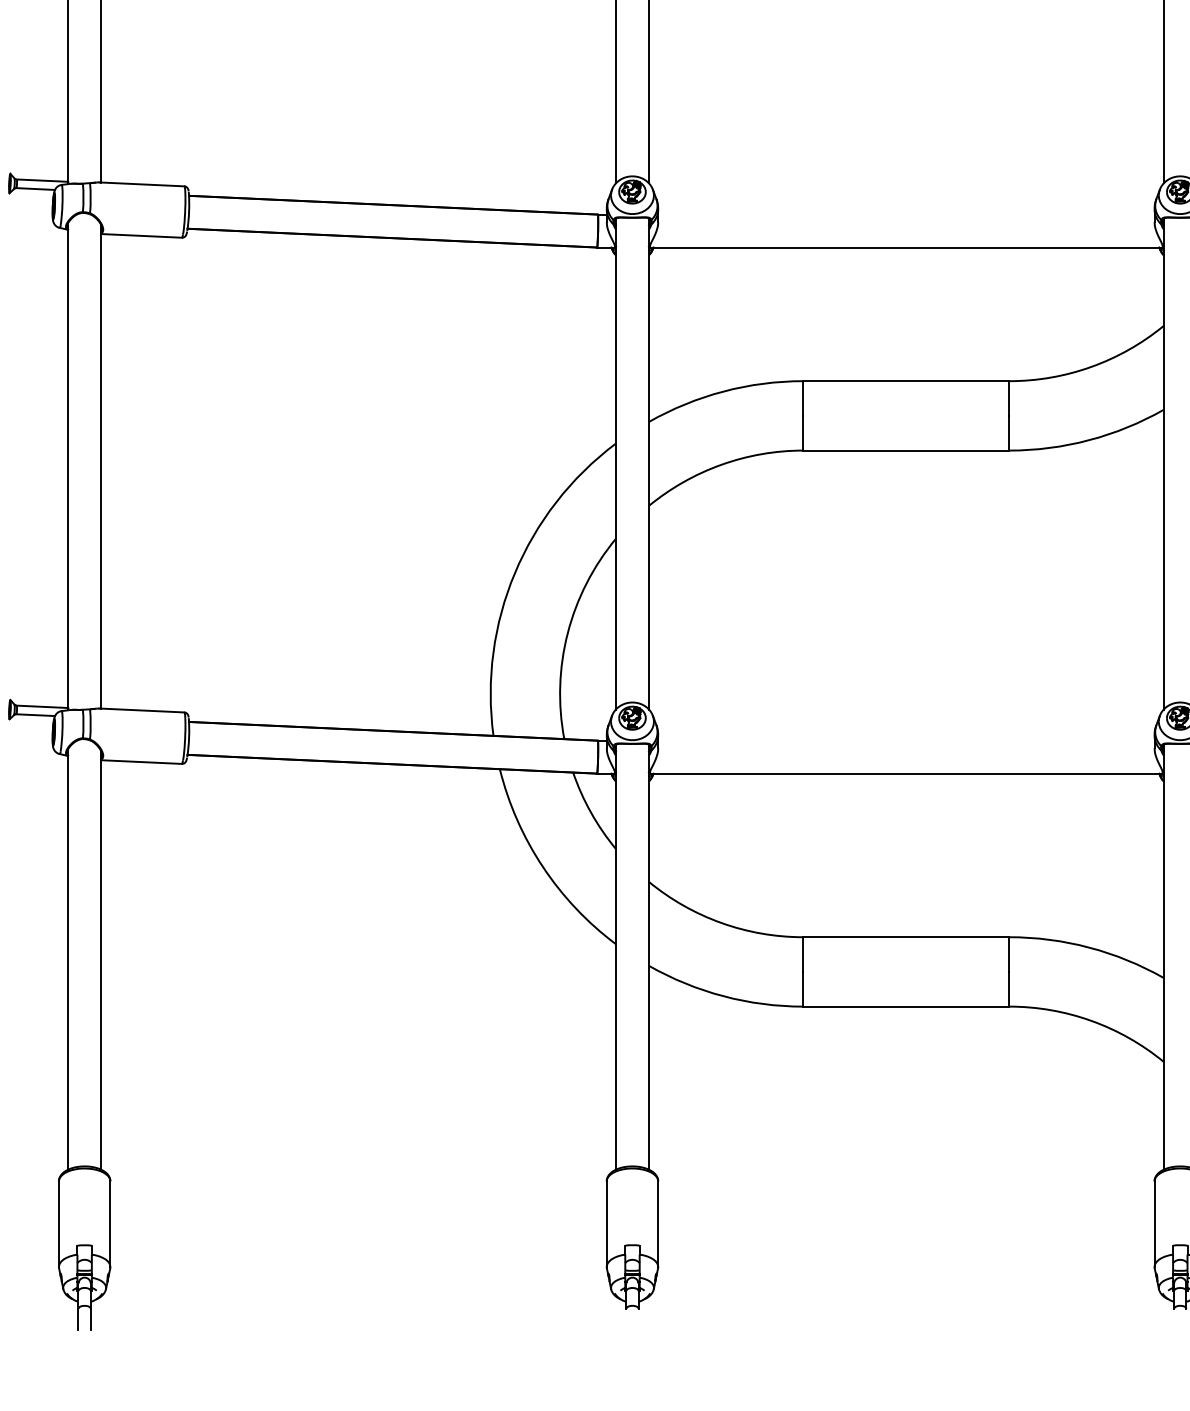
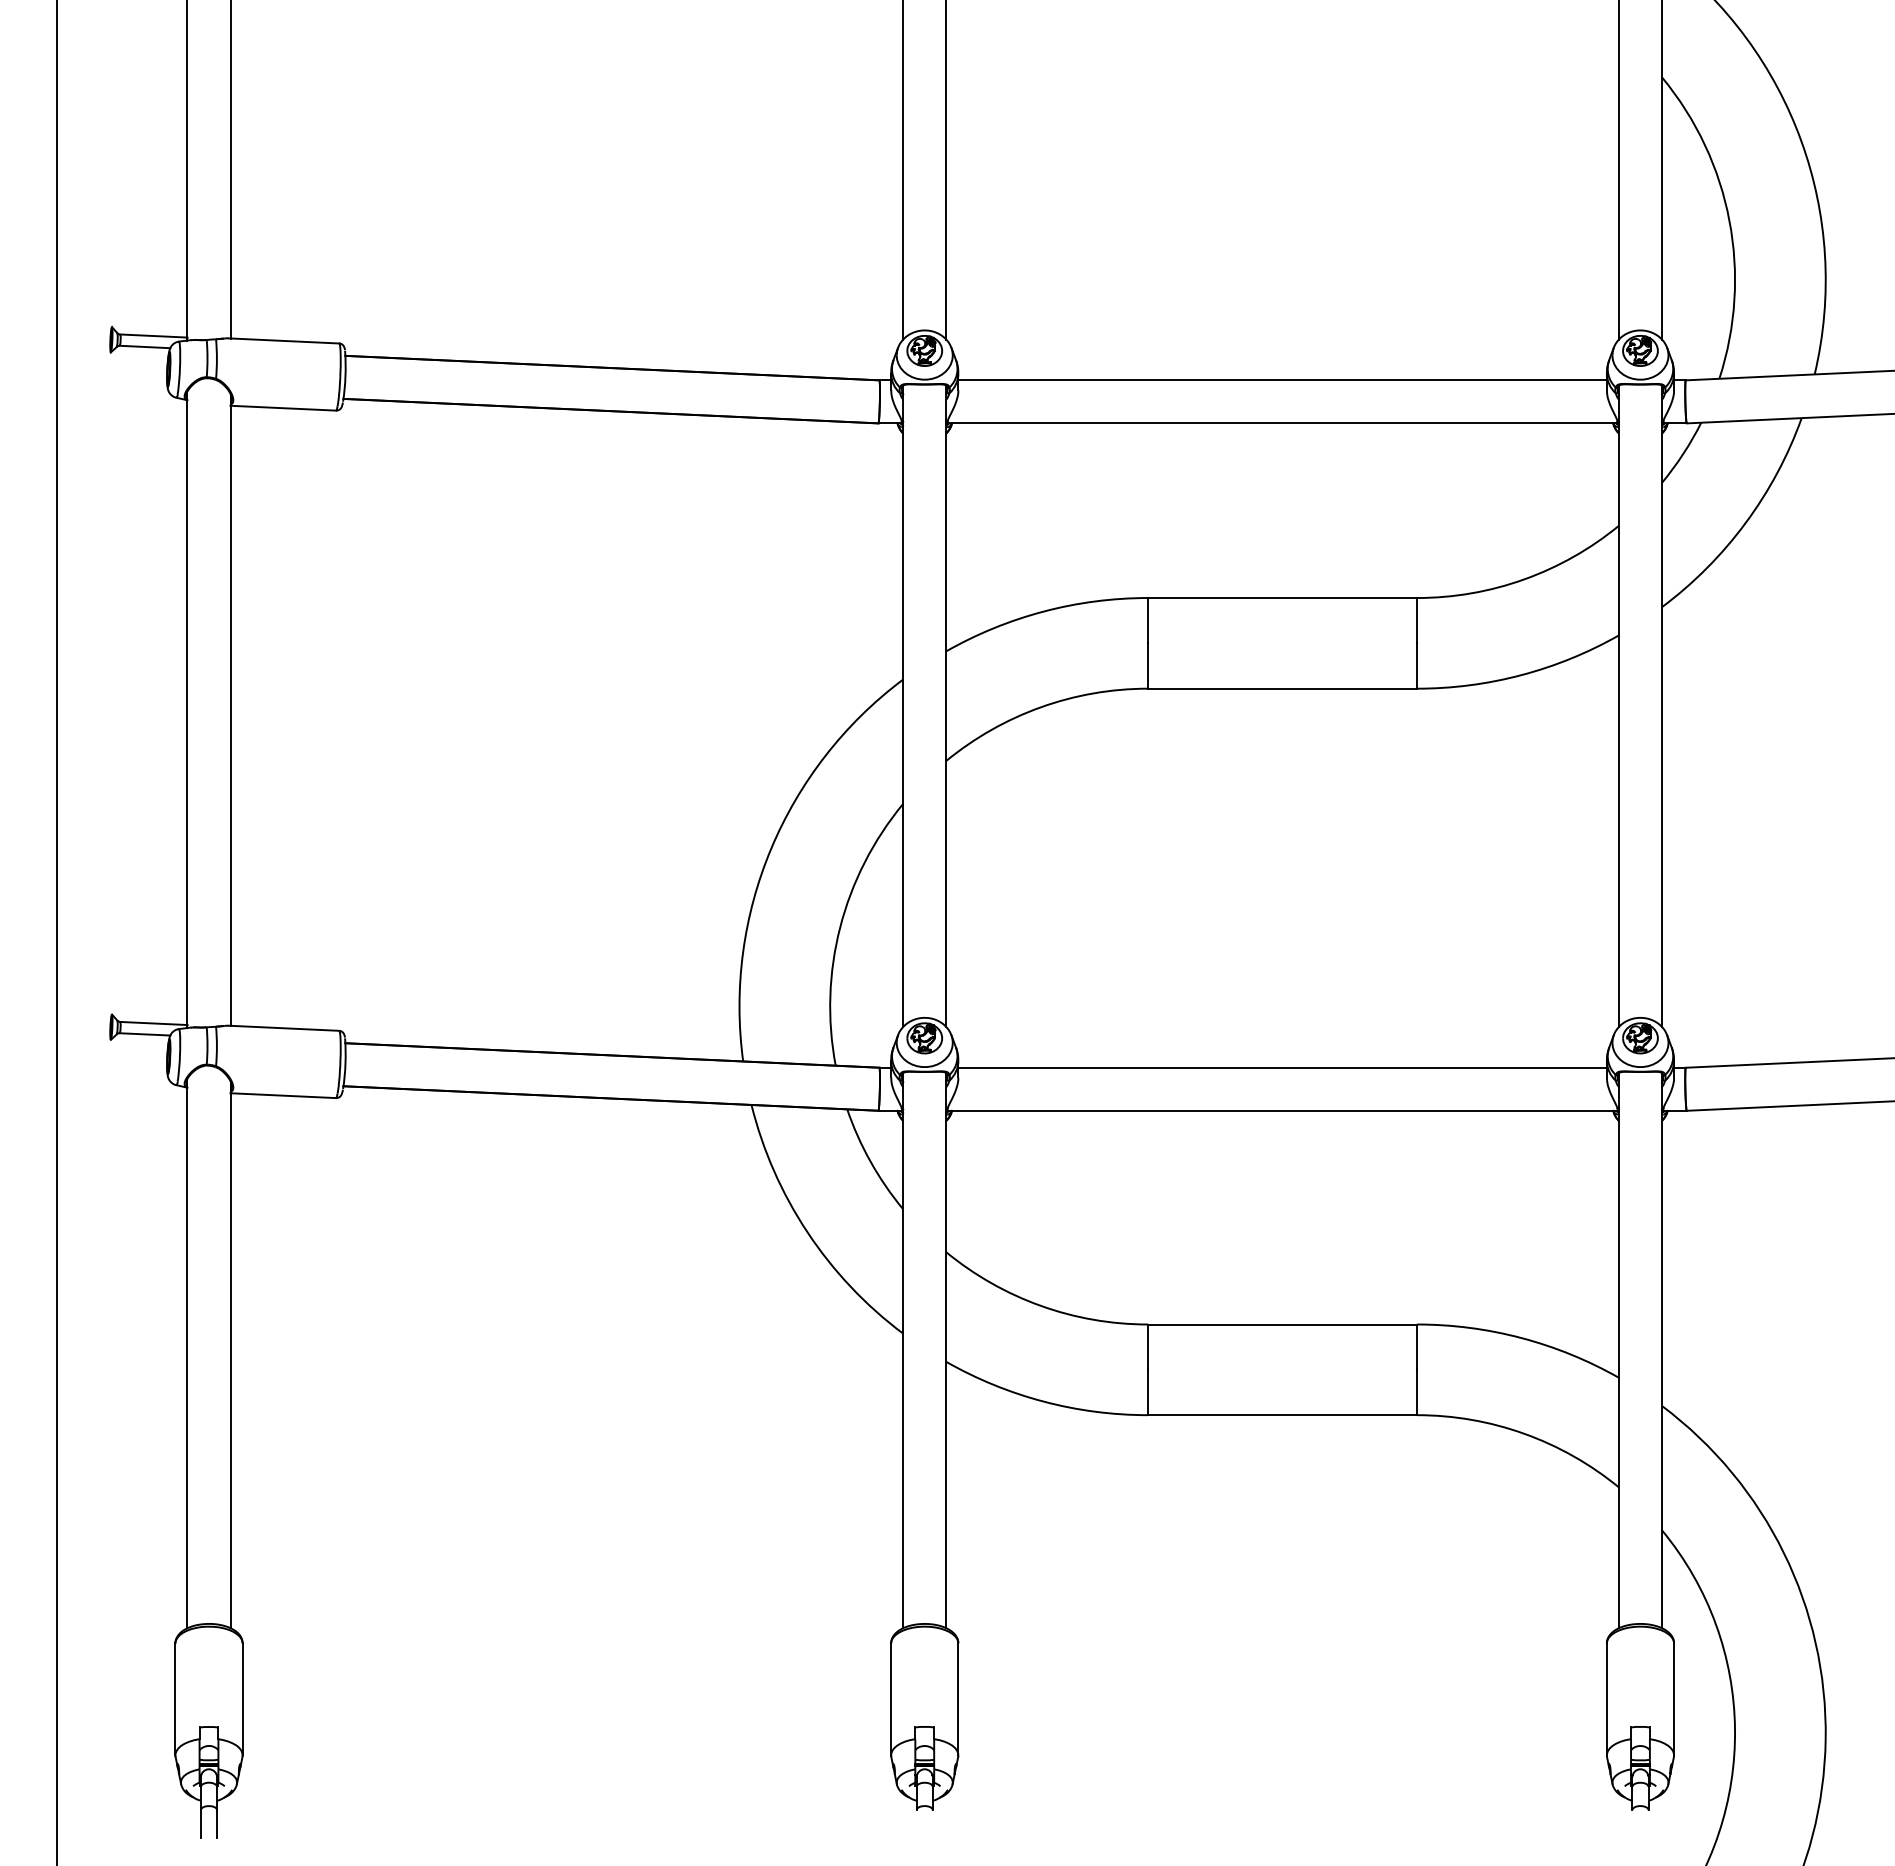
line: (906, 214) -> (1282, 380), added
line: (906, 740) -> (1282, 1067), added

